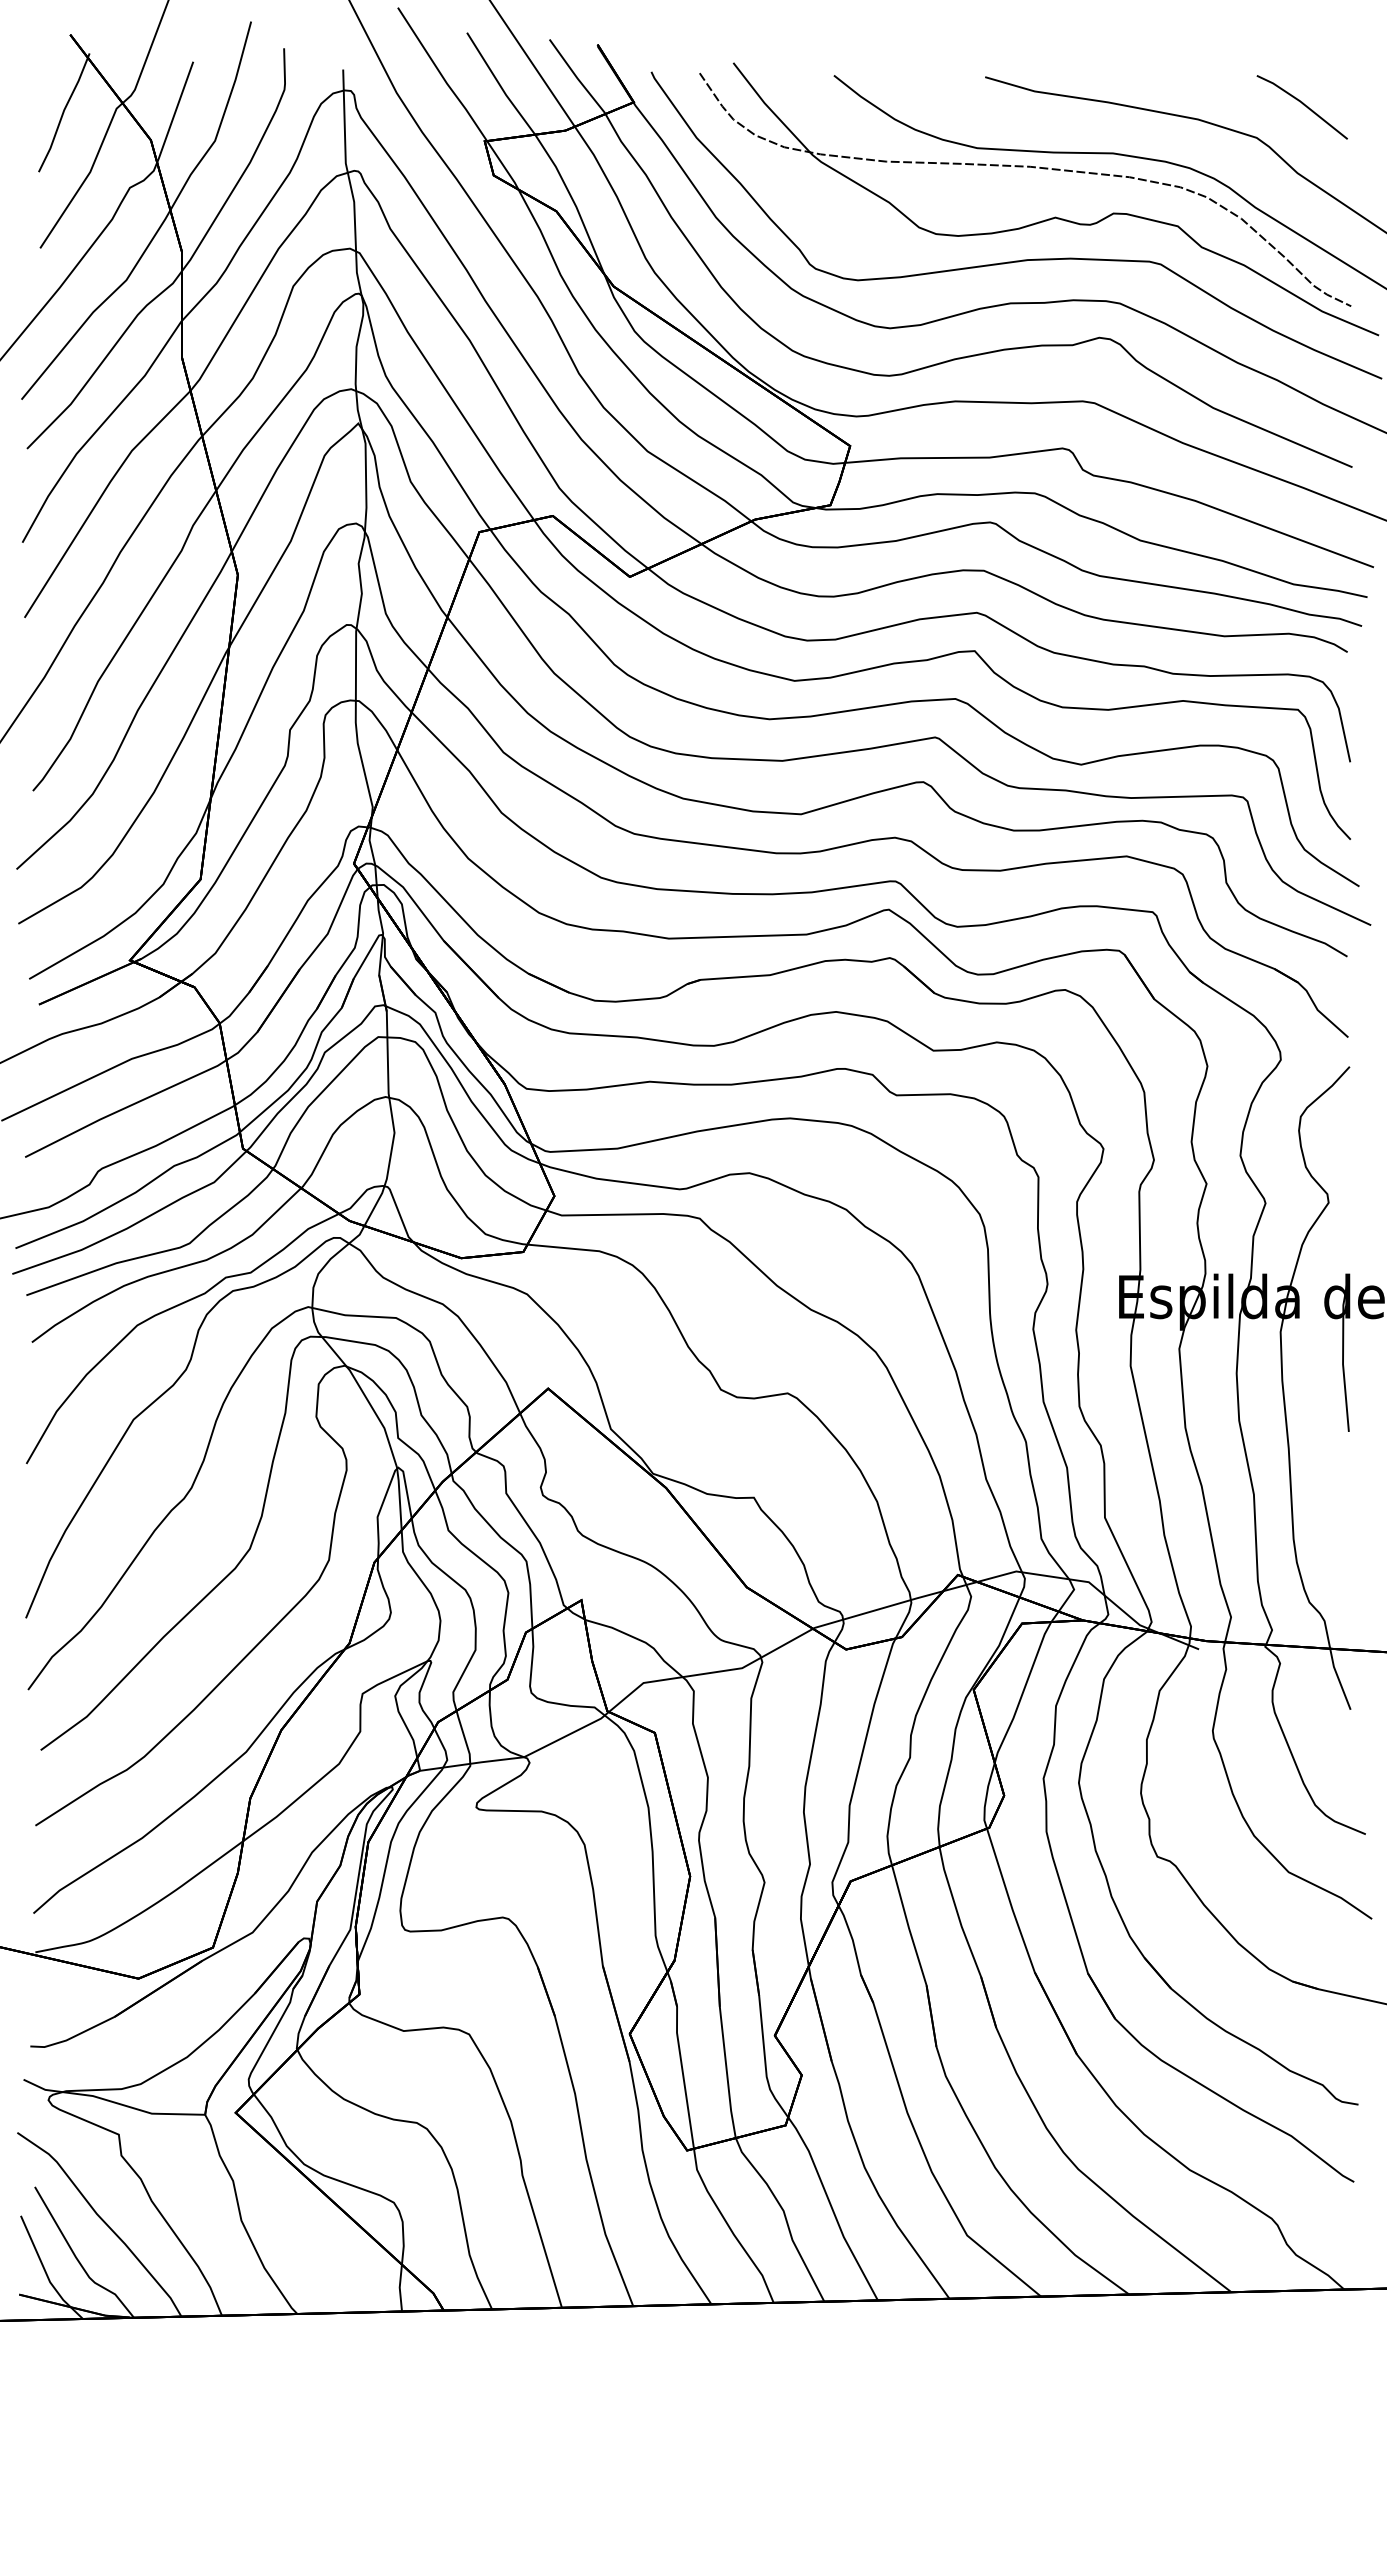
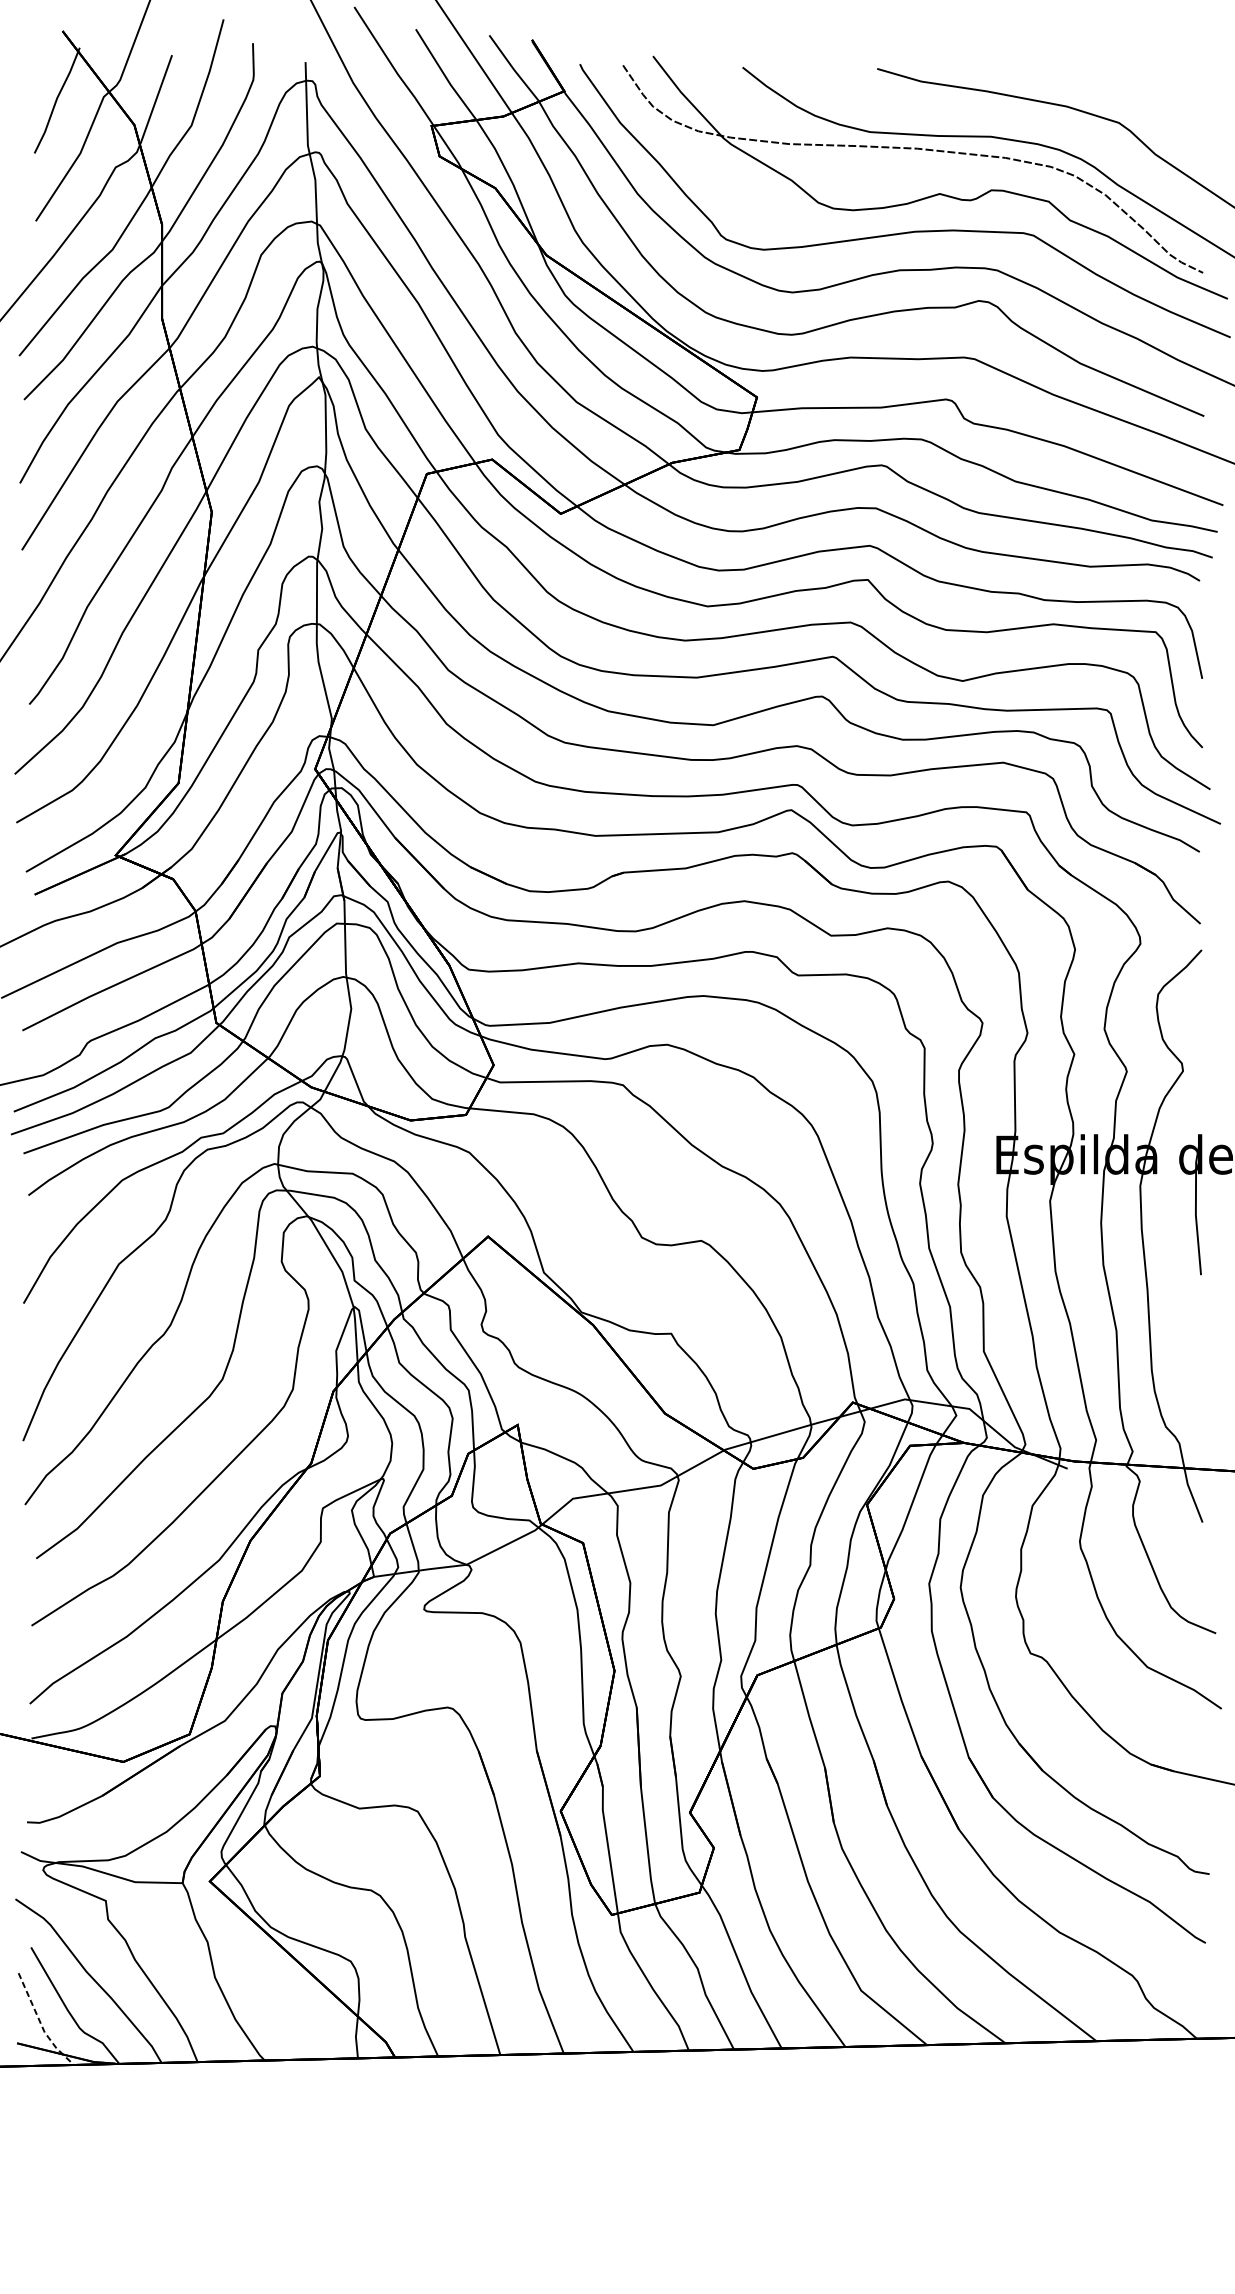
line: (1303, 105) -> (1160, 94), removed
line: (46, 2273) -> (41, 2024), solid -> dashed

